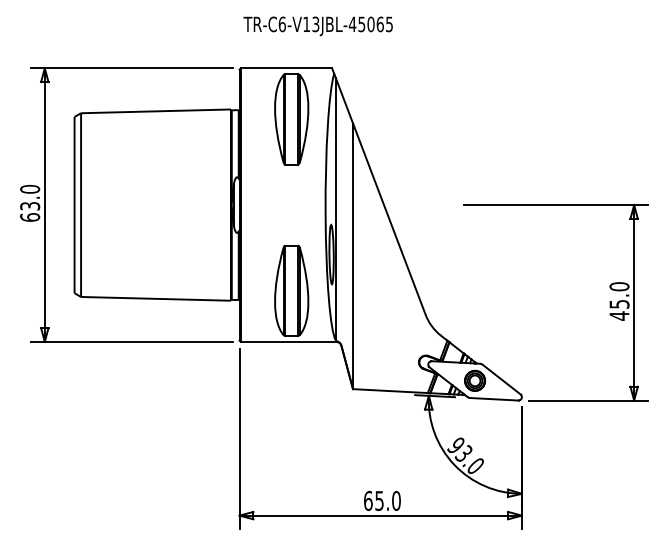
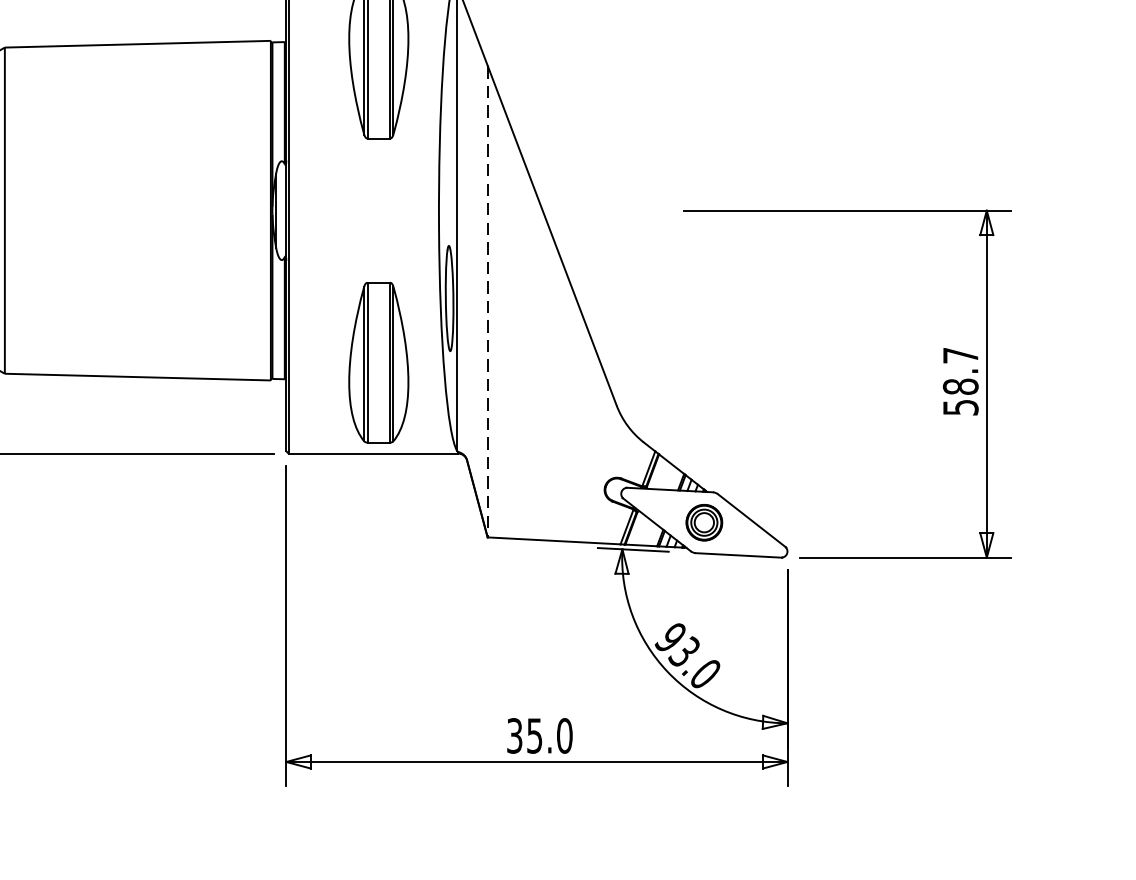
line: (353, 256) -> (488, 301), solid -> dashed
text: (619, 301) -> (960, 381), 45.0 -> 58.7
text: (368, 500) -> (515, 735), 65.0 -> 35.0

